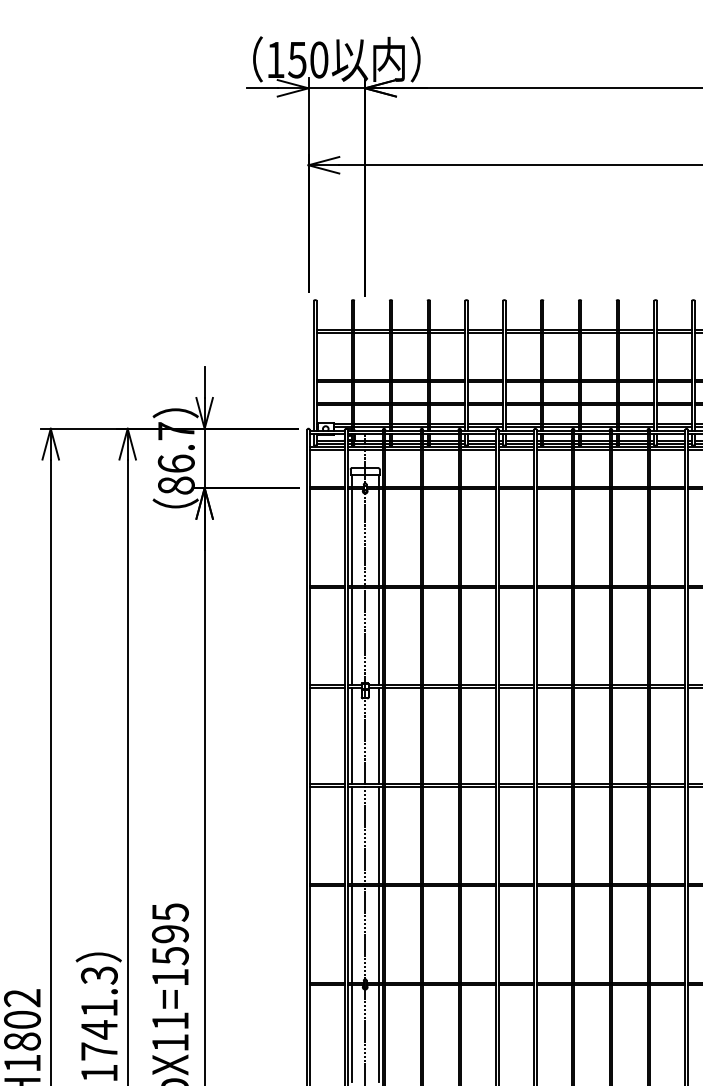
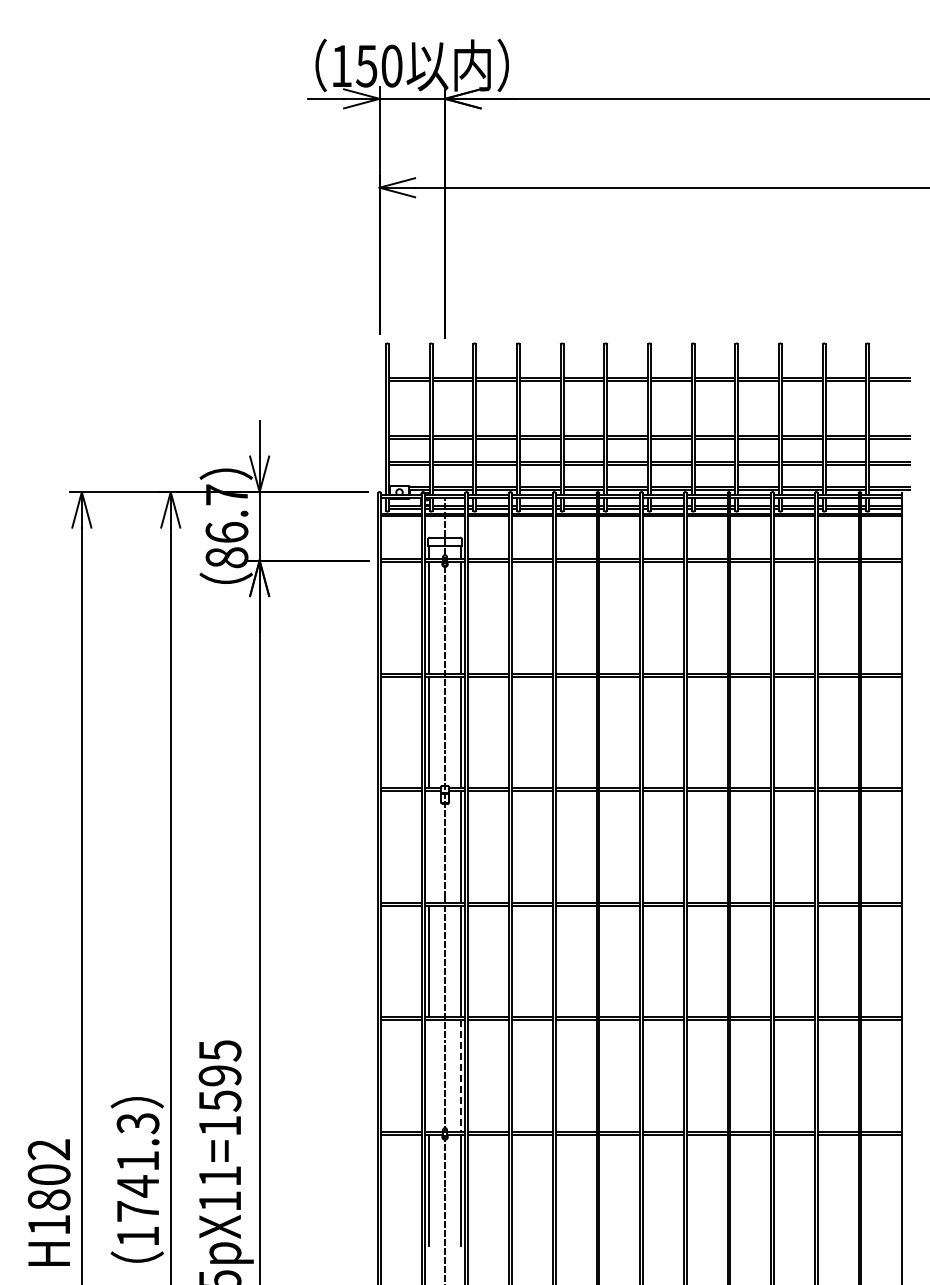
line: (351, 735) -> (429, 846), removed
line: (351, 933) -> (429, 1075), removed
line: (378, 934) -> (460, 1076), solid -> dashed

